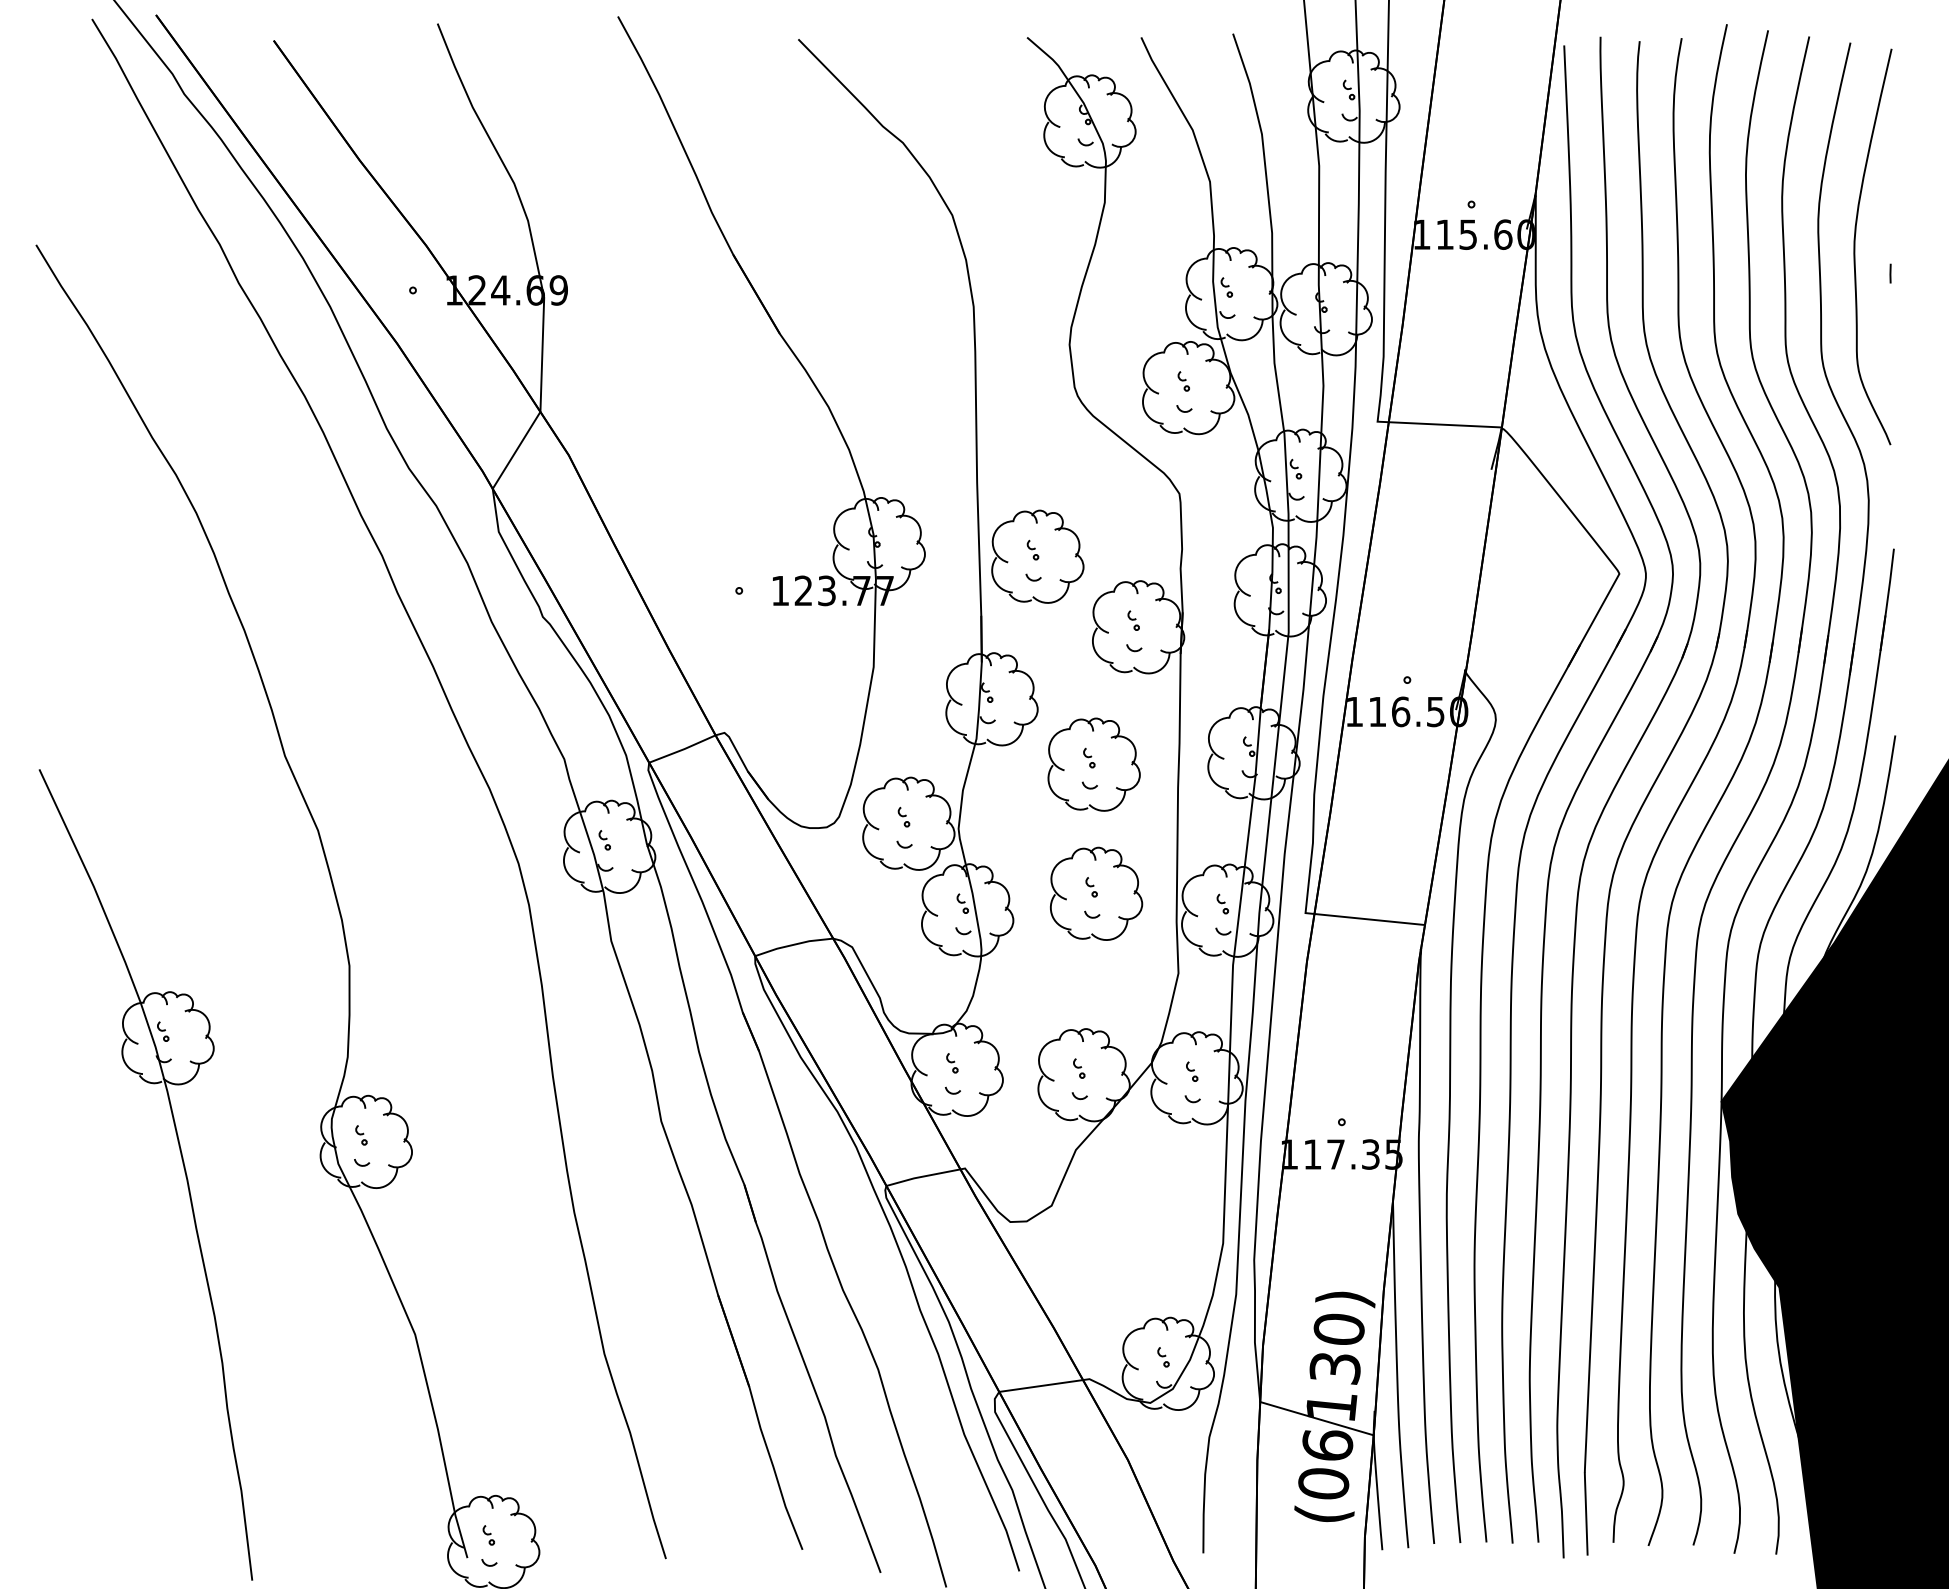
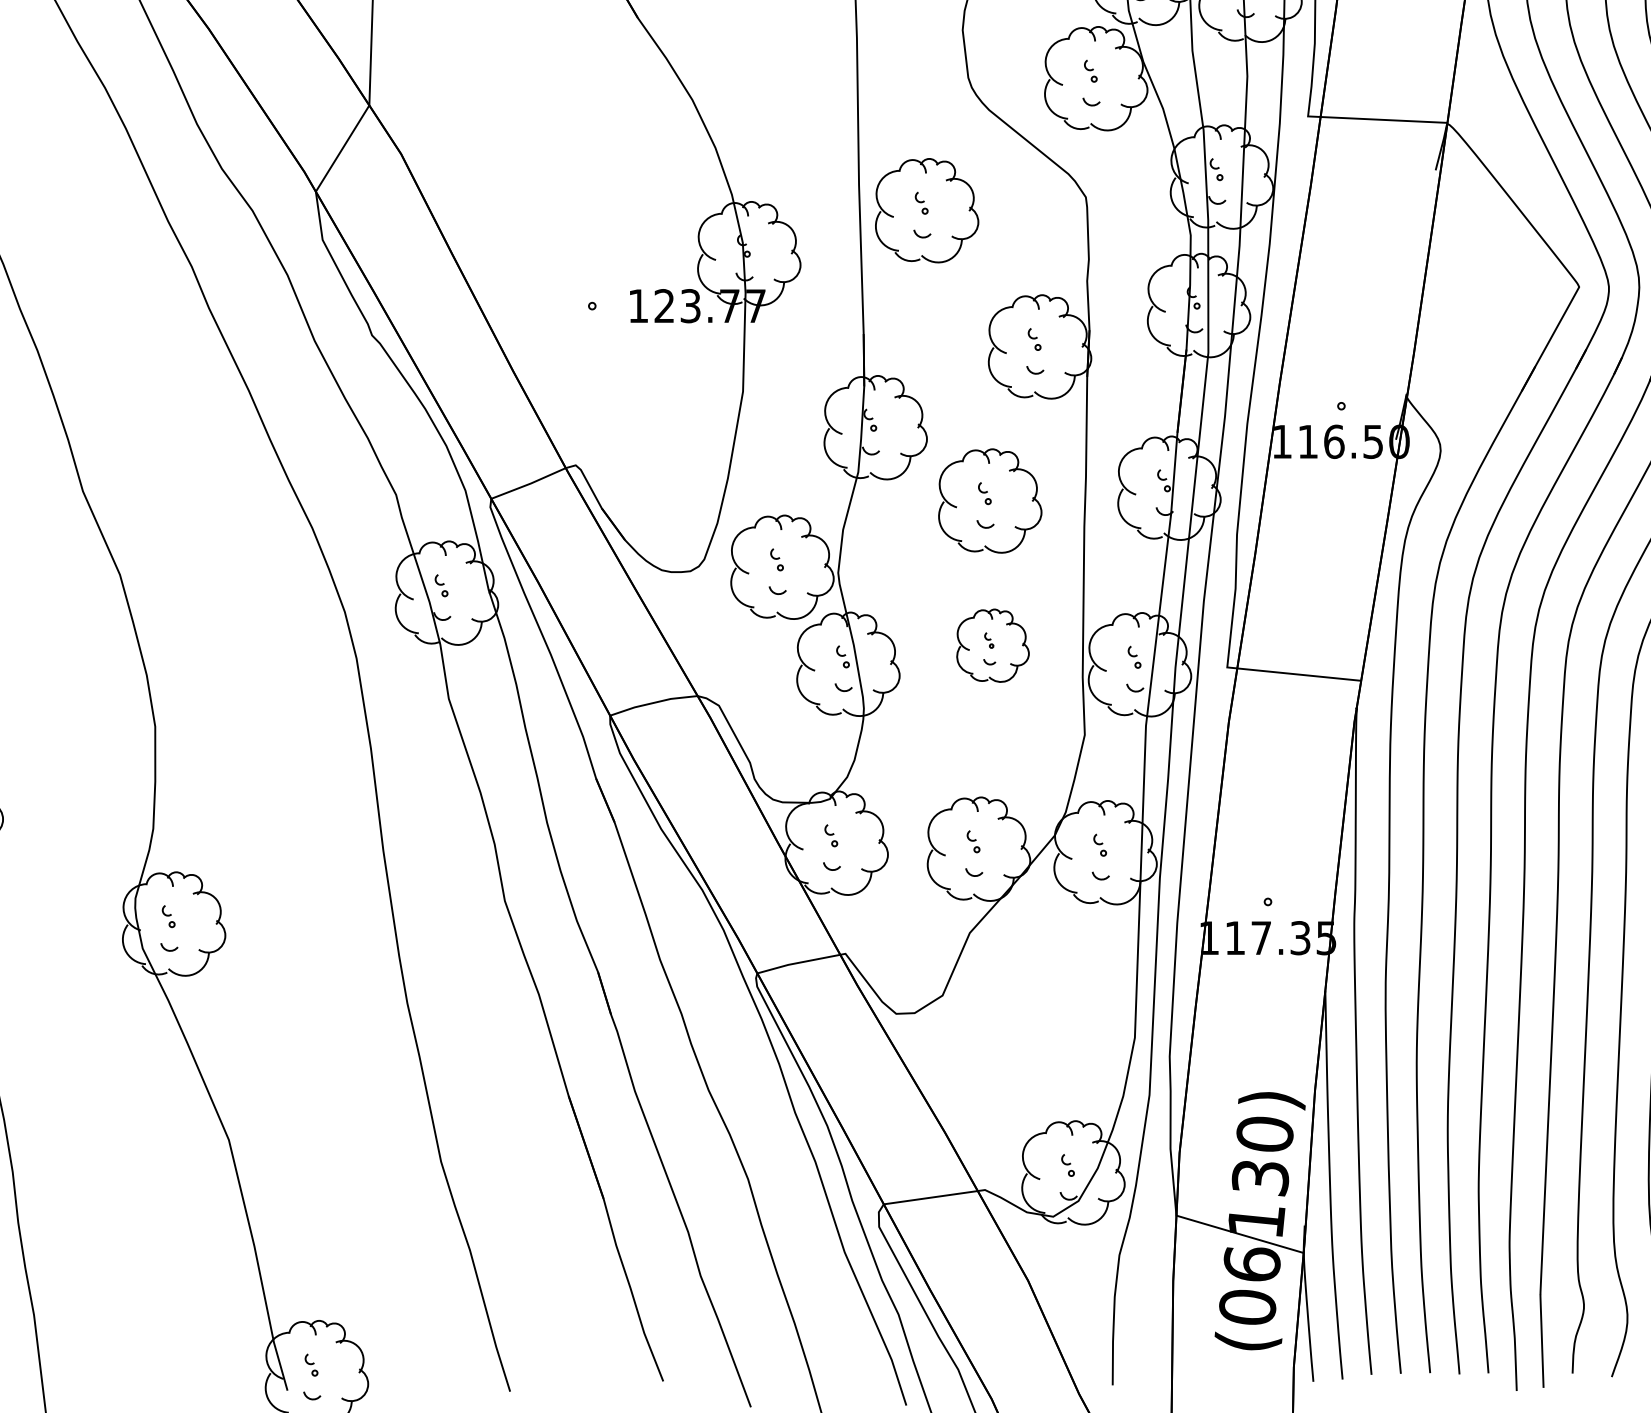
part: (1037, 556) -> (926, 210), moved
part: (1096, 893) -> (992, 645), size x0.7

